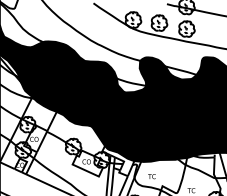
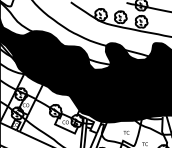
text: (151, 176) -> (126, 132), moved

